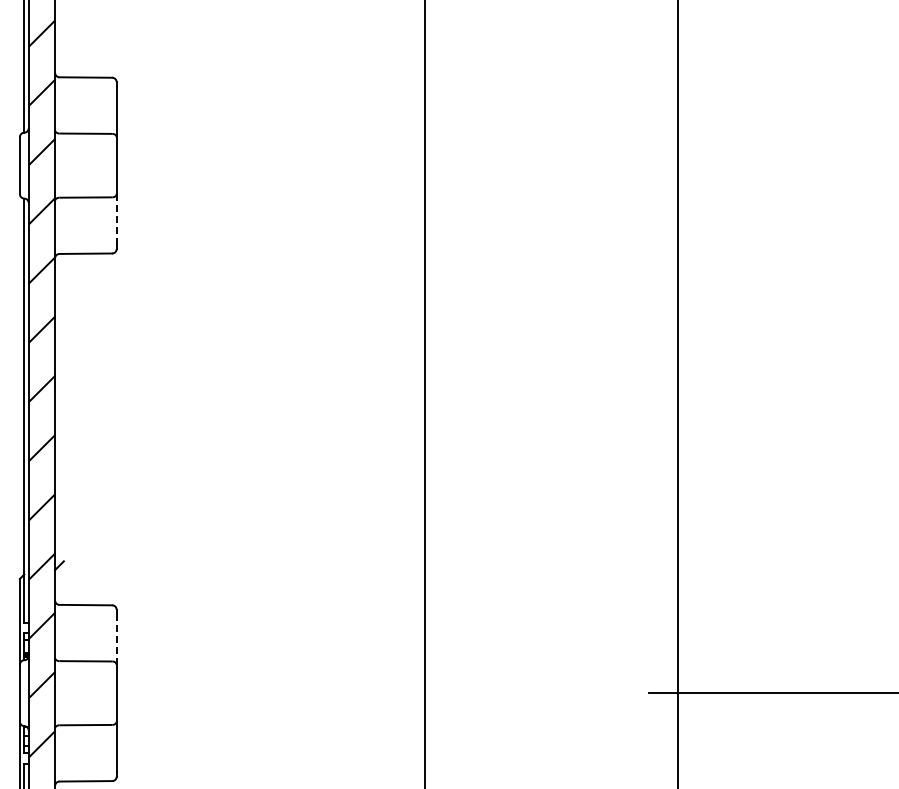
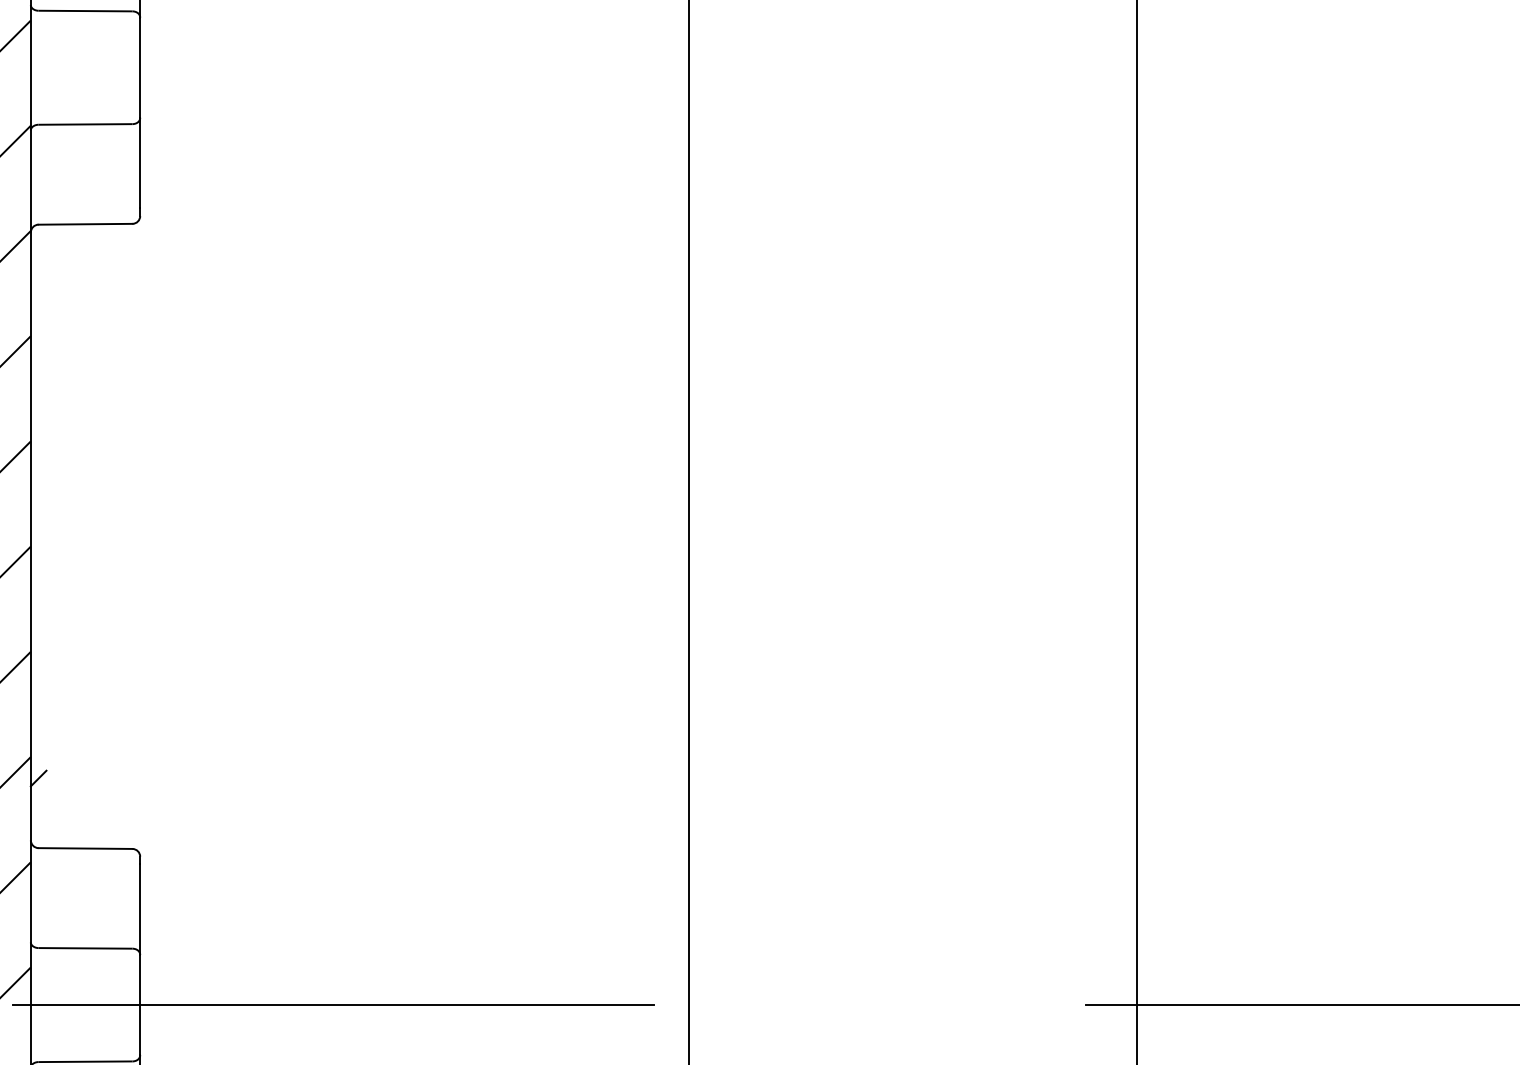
line: (116, 218) -> (139, 161), dashed -> solid
line: (116, 639) -> (139, 909), dashed -> solid
line: (225, 693) -> (333, 1005), added

